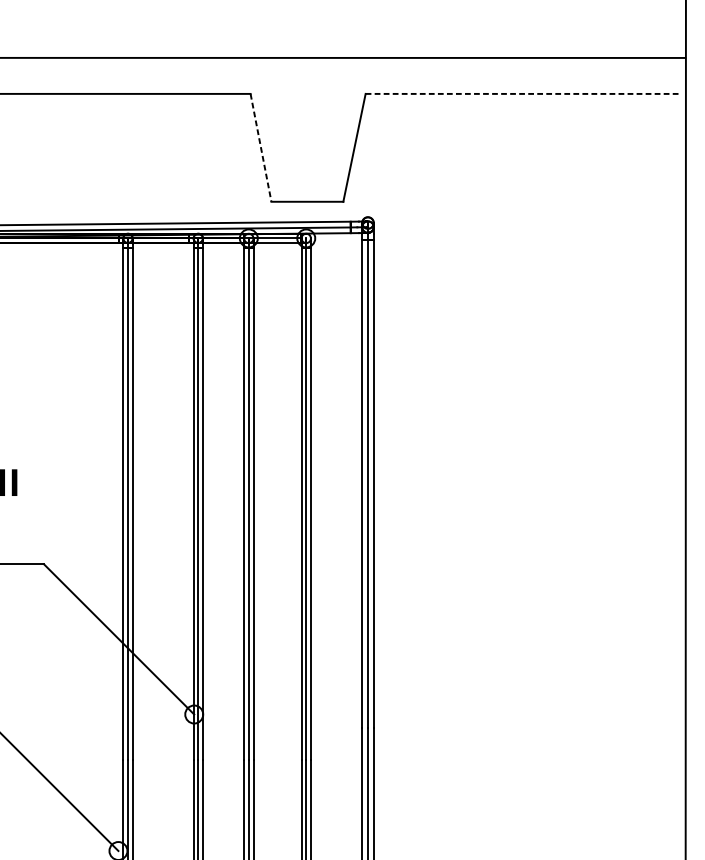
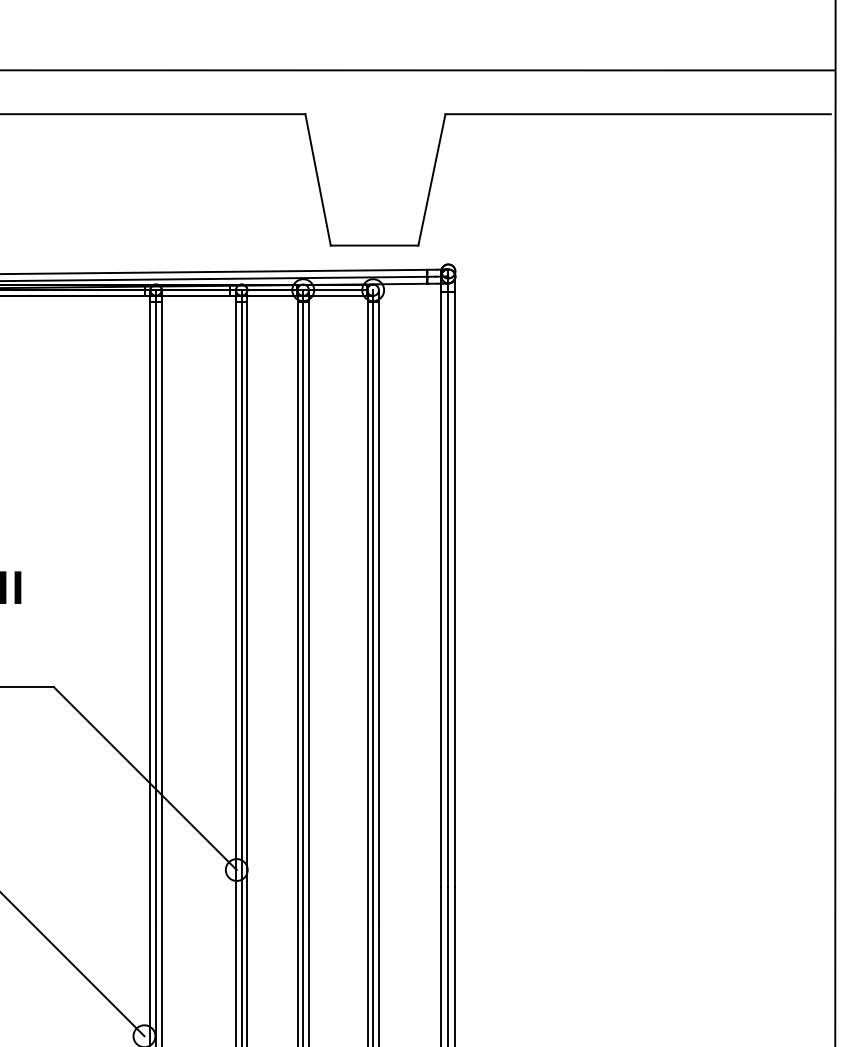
line: (524, 94) -> (638, 114), dashed -> solid
line: (261, 147) -> (318, 179), dashed -> solid

